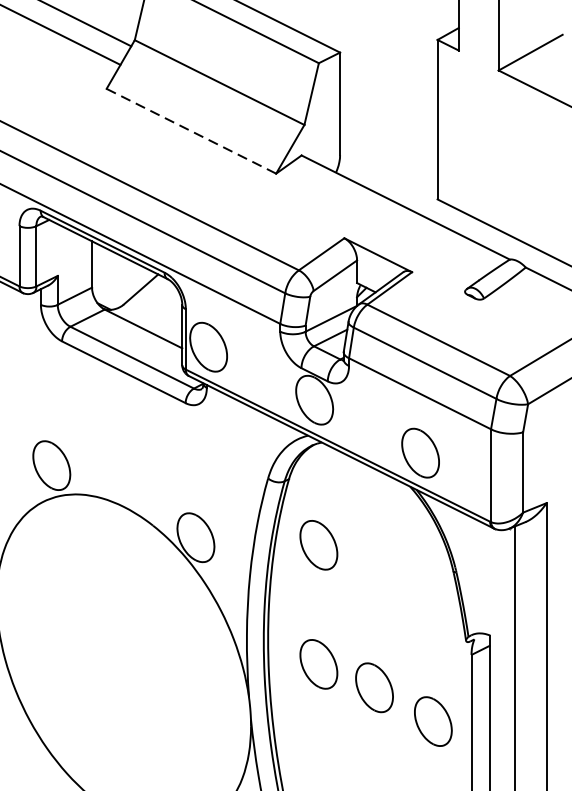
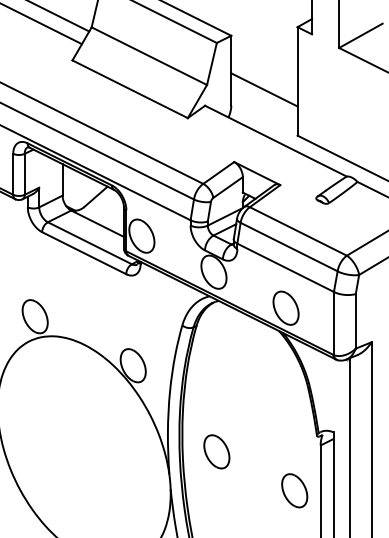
line: (191, 131) -> (130, 89), dashed -> solid
line: (388, 131) -> (264, 89), added
part: (318, 544) -> (216, 370), removed
part: (374, 687) -> (254, 467), removed

